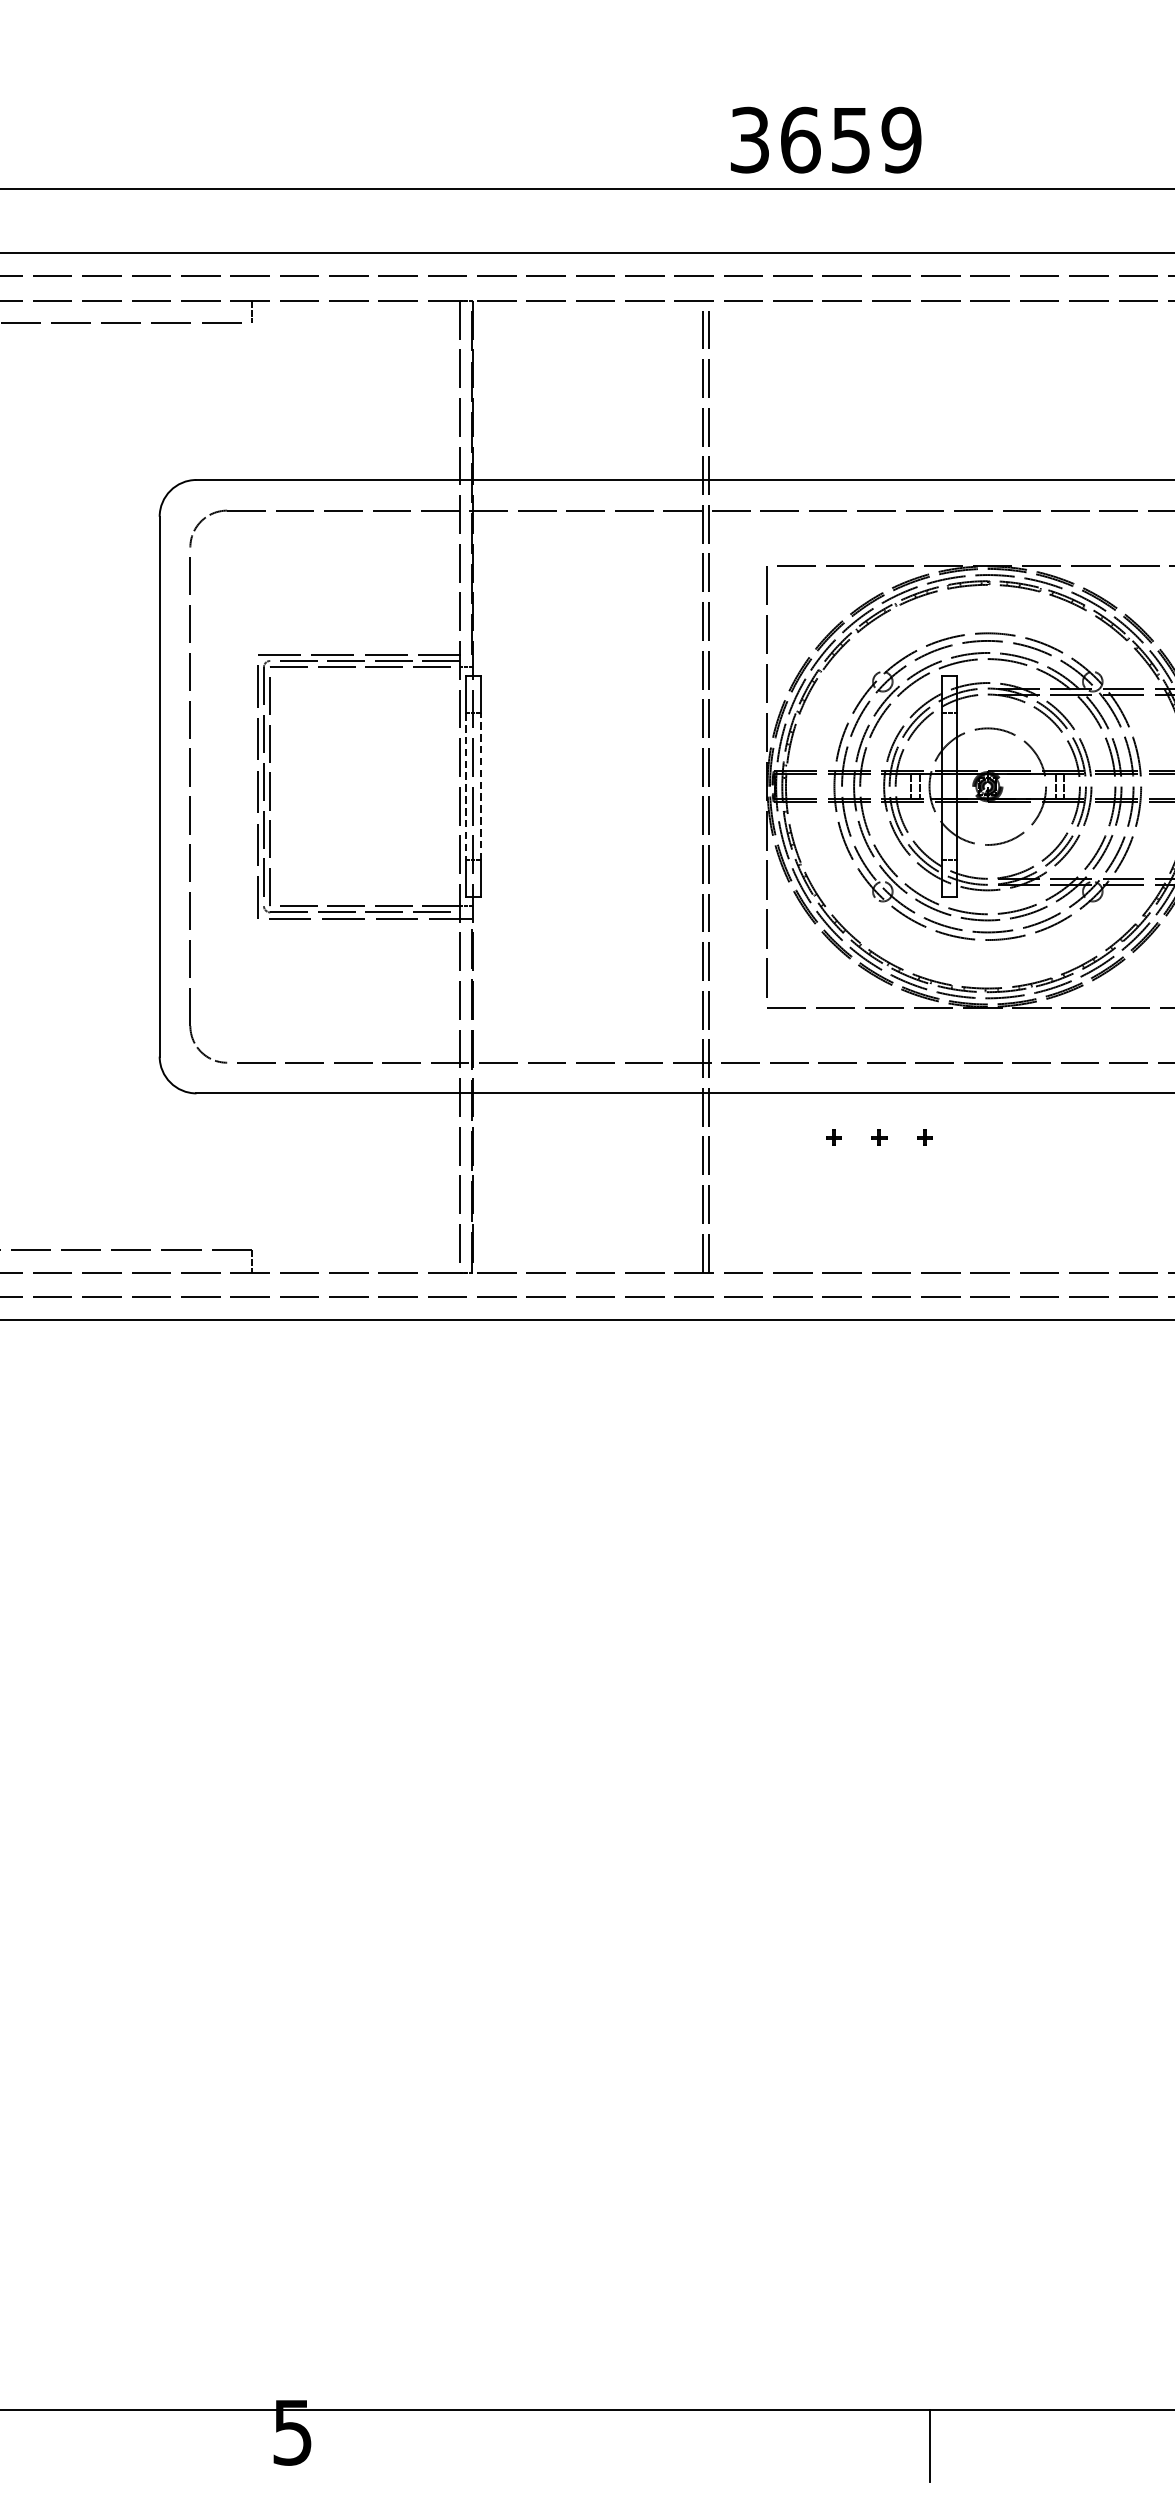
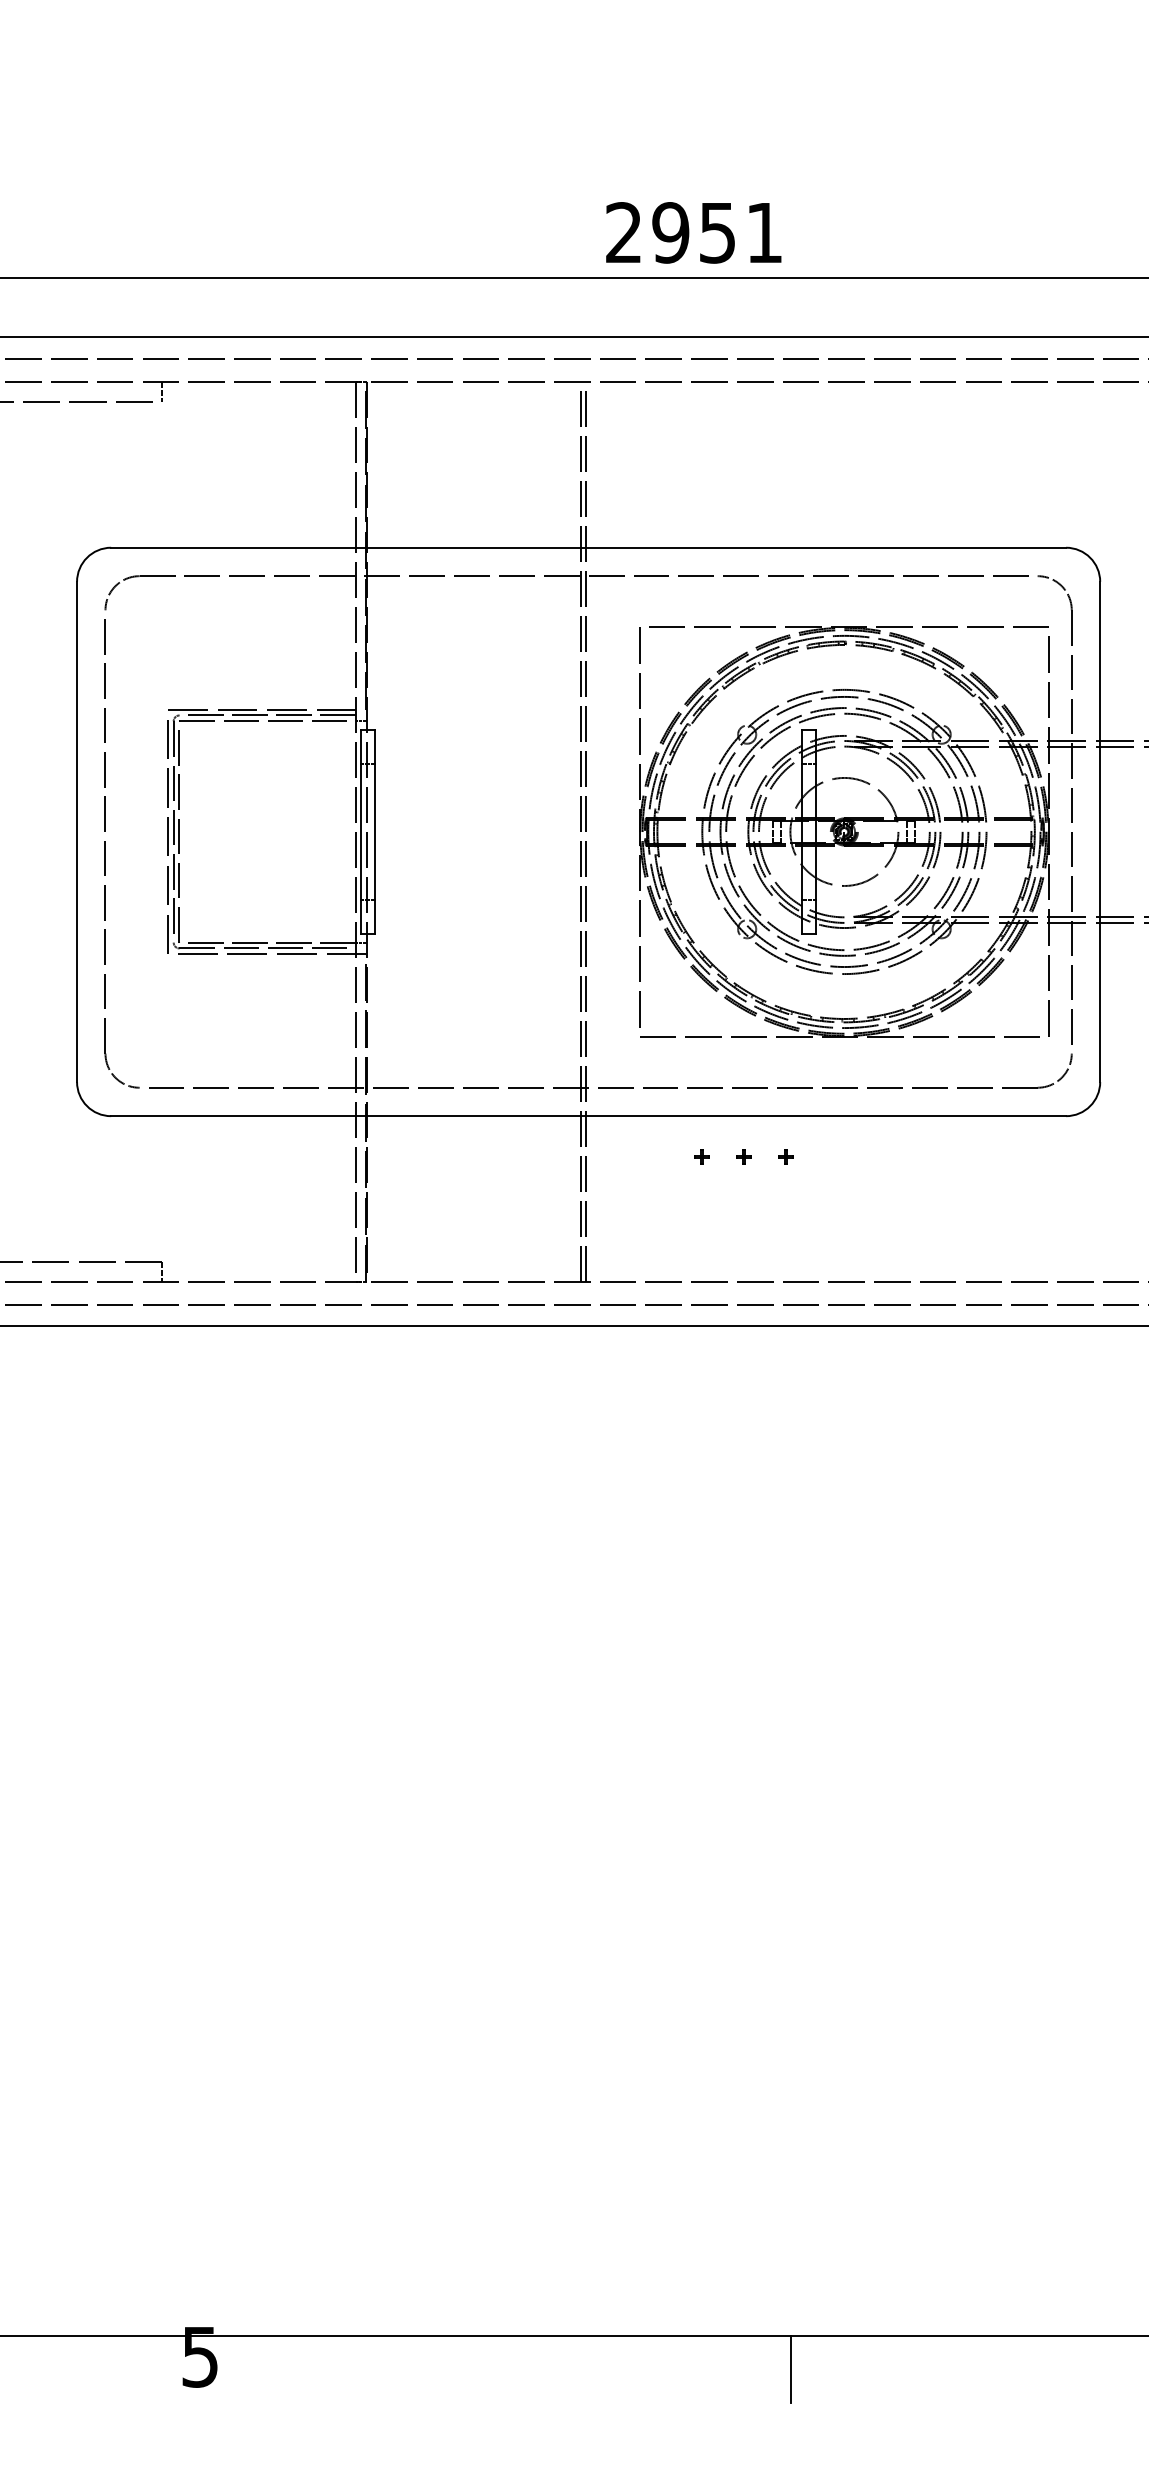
text: (826, 139) -> (694, 232), 3659 -> 2951
line: (480, 786) -> (374, 831), dashed -> solid
line: (466, 787) -> (361, 832), dashed -> solid

